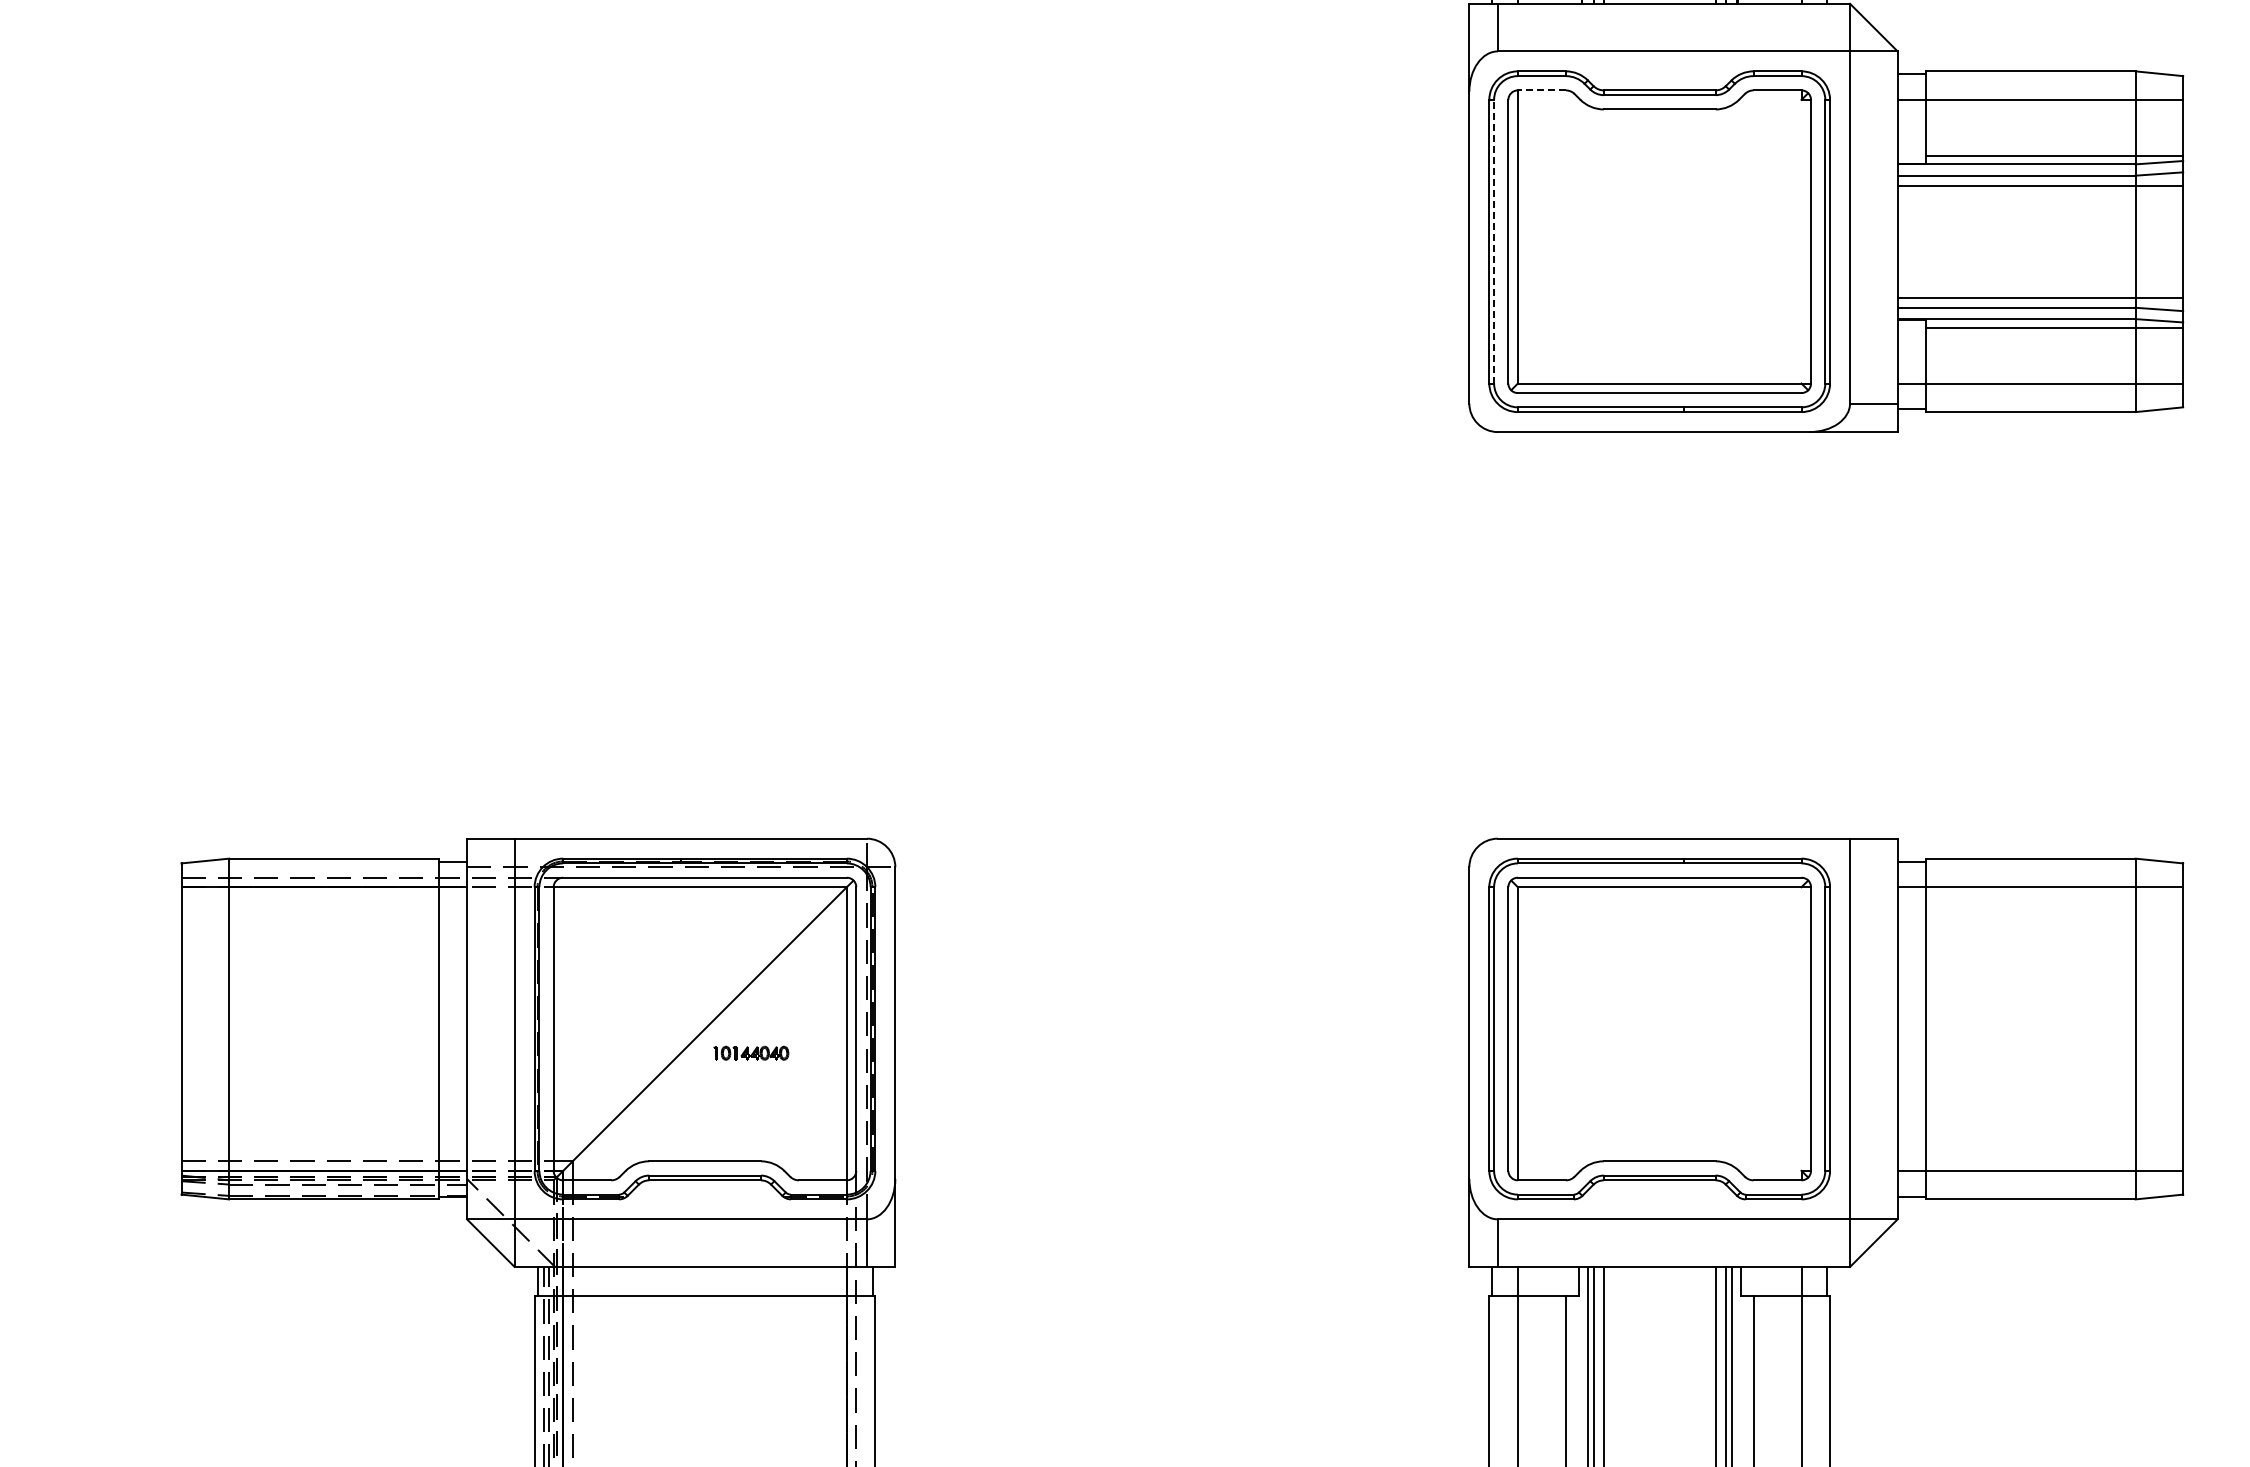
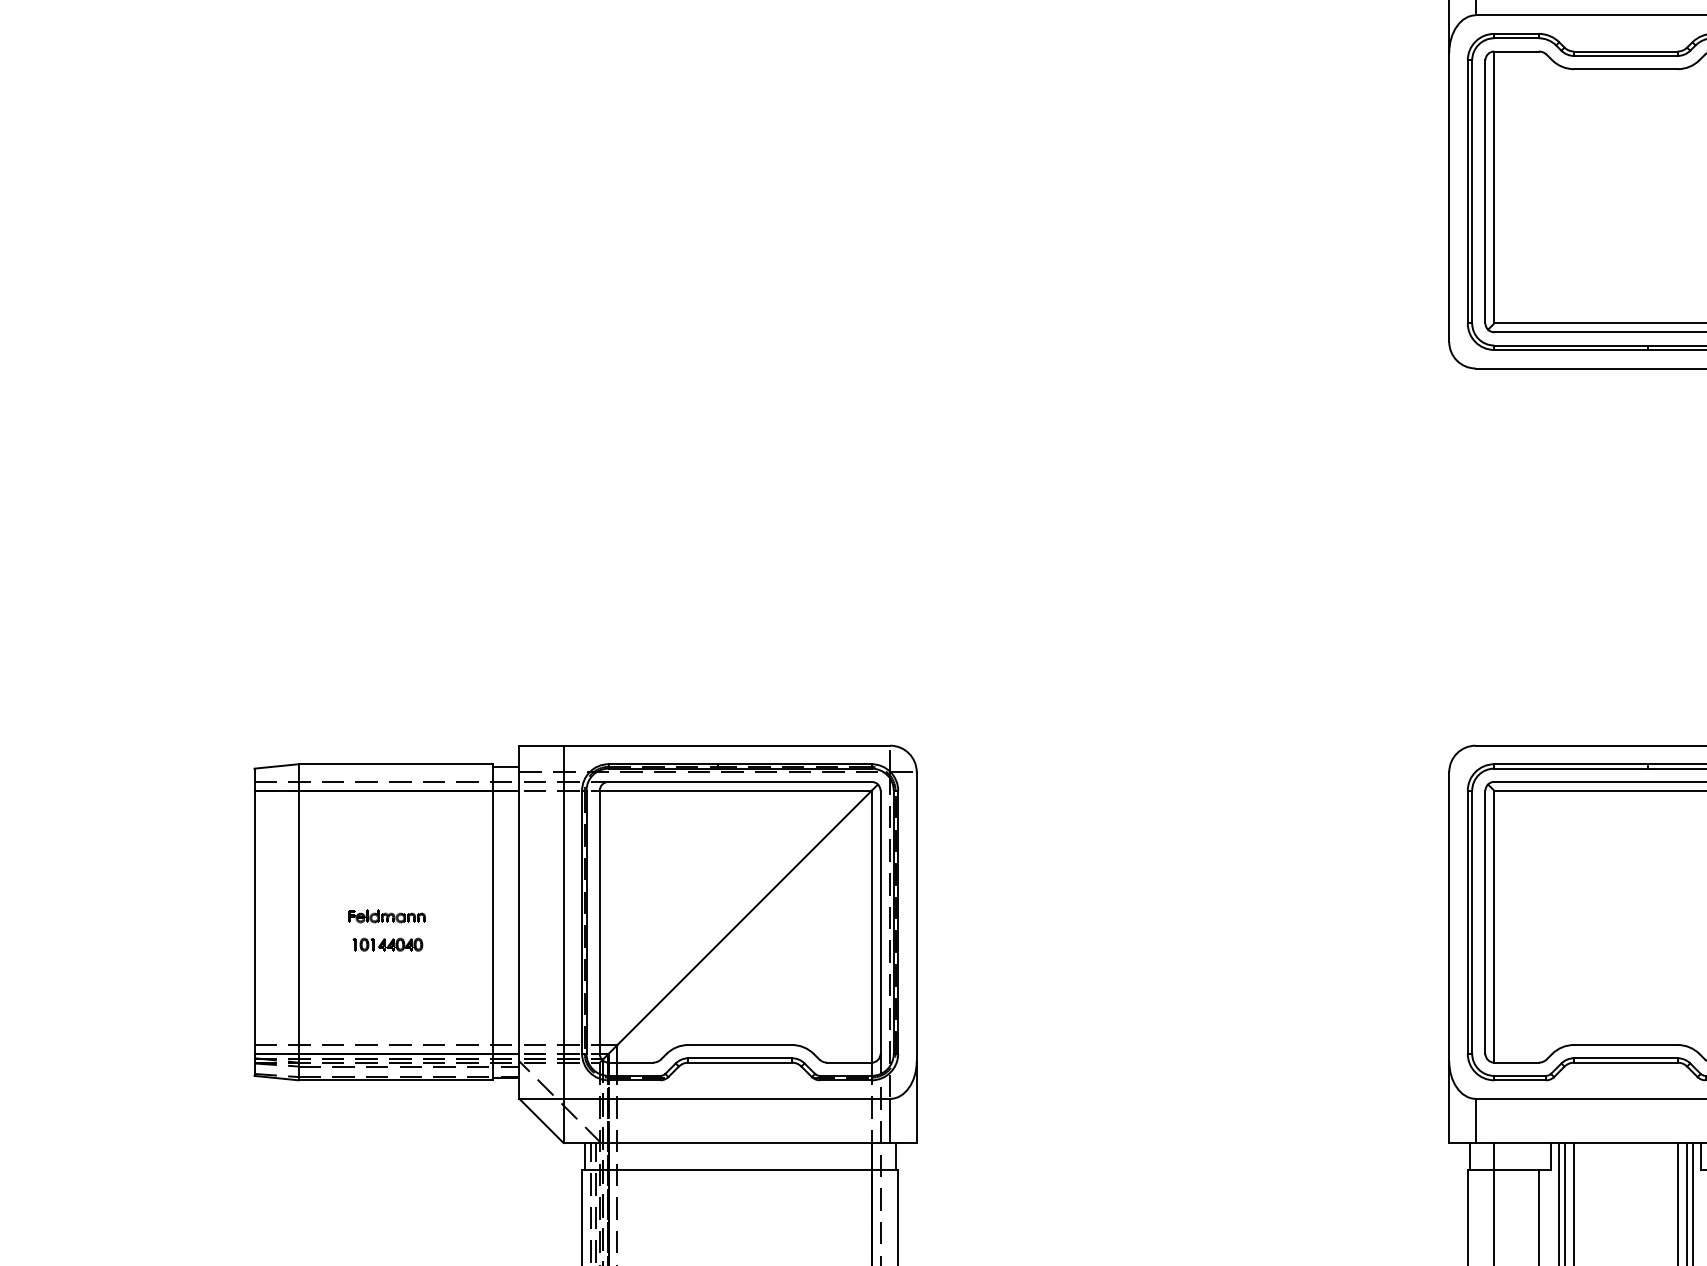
line: (1541, 90) -> (1516, 51), dashed -> solid
line: (1494, 241) -> (1472, 191), dashed -> solid
part: (324, 1022) -> (387, 916), added
part: (751, 1052) -> (388, 944), moved

